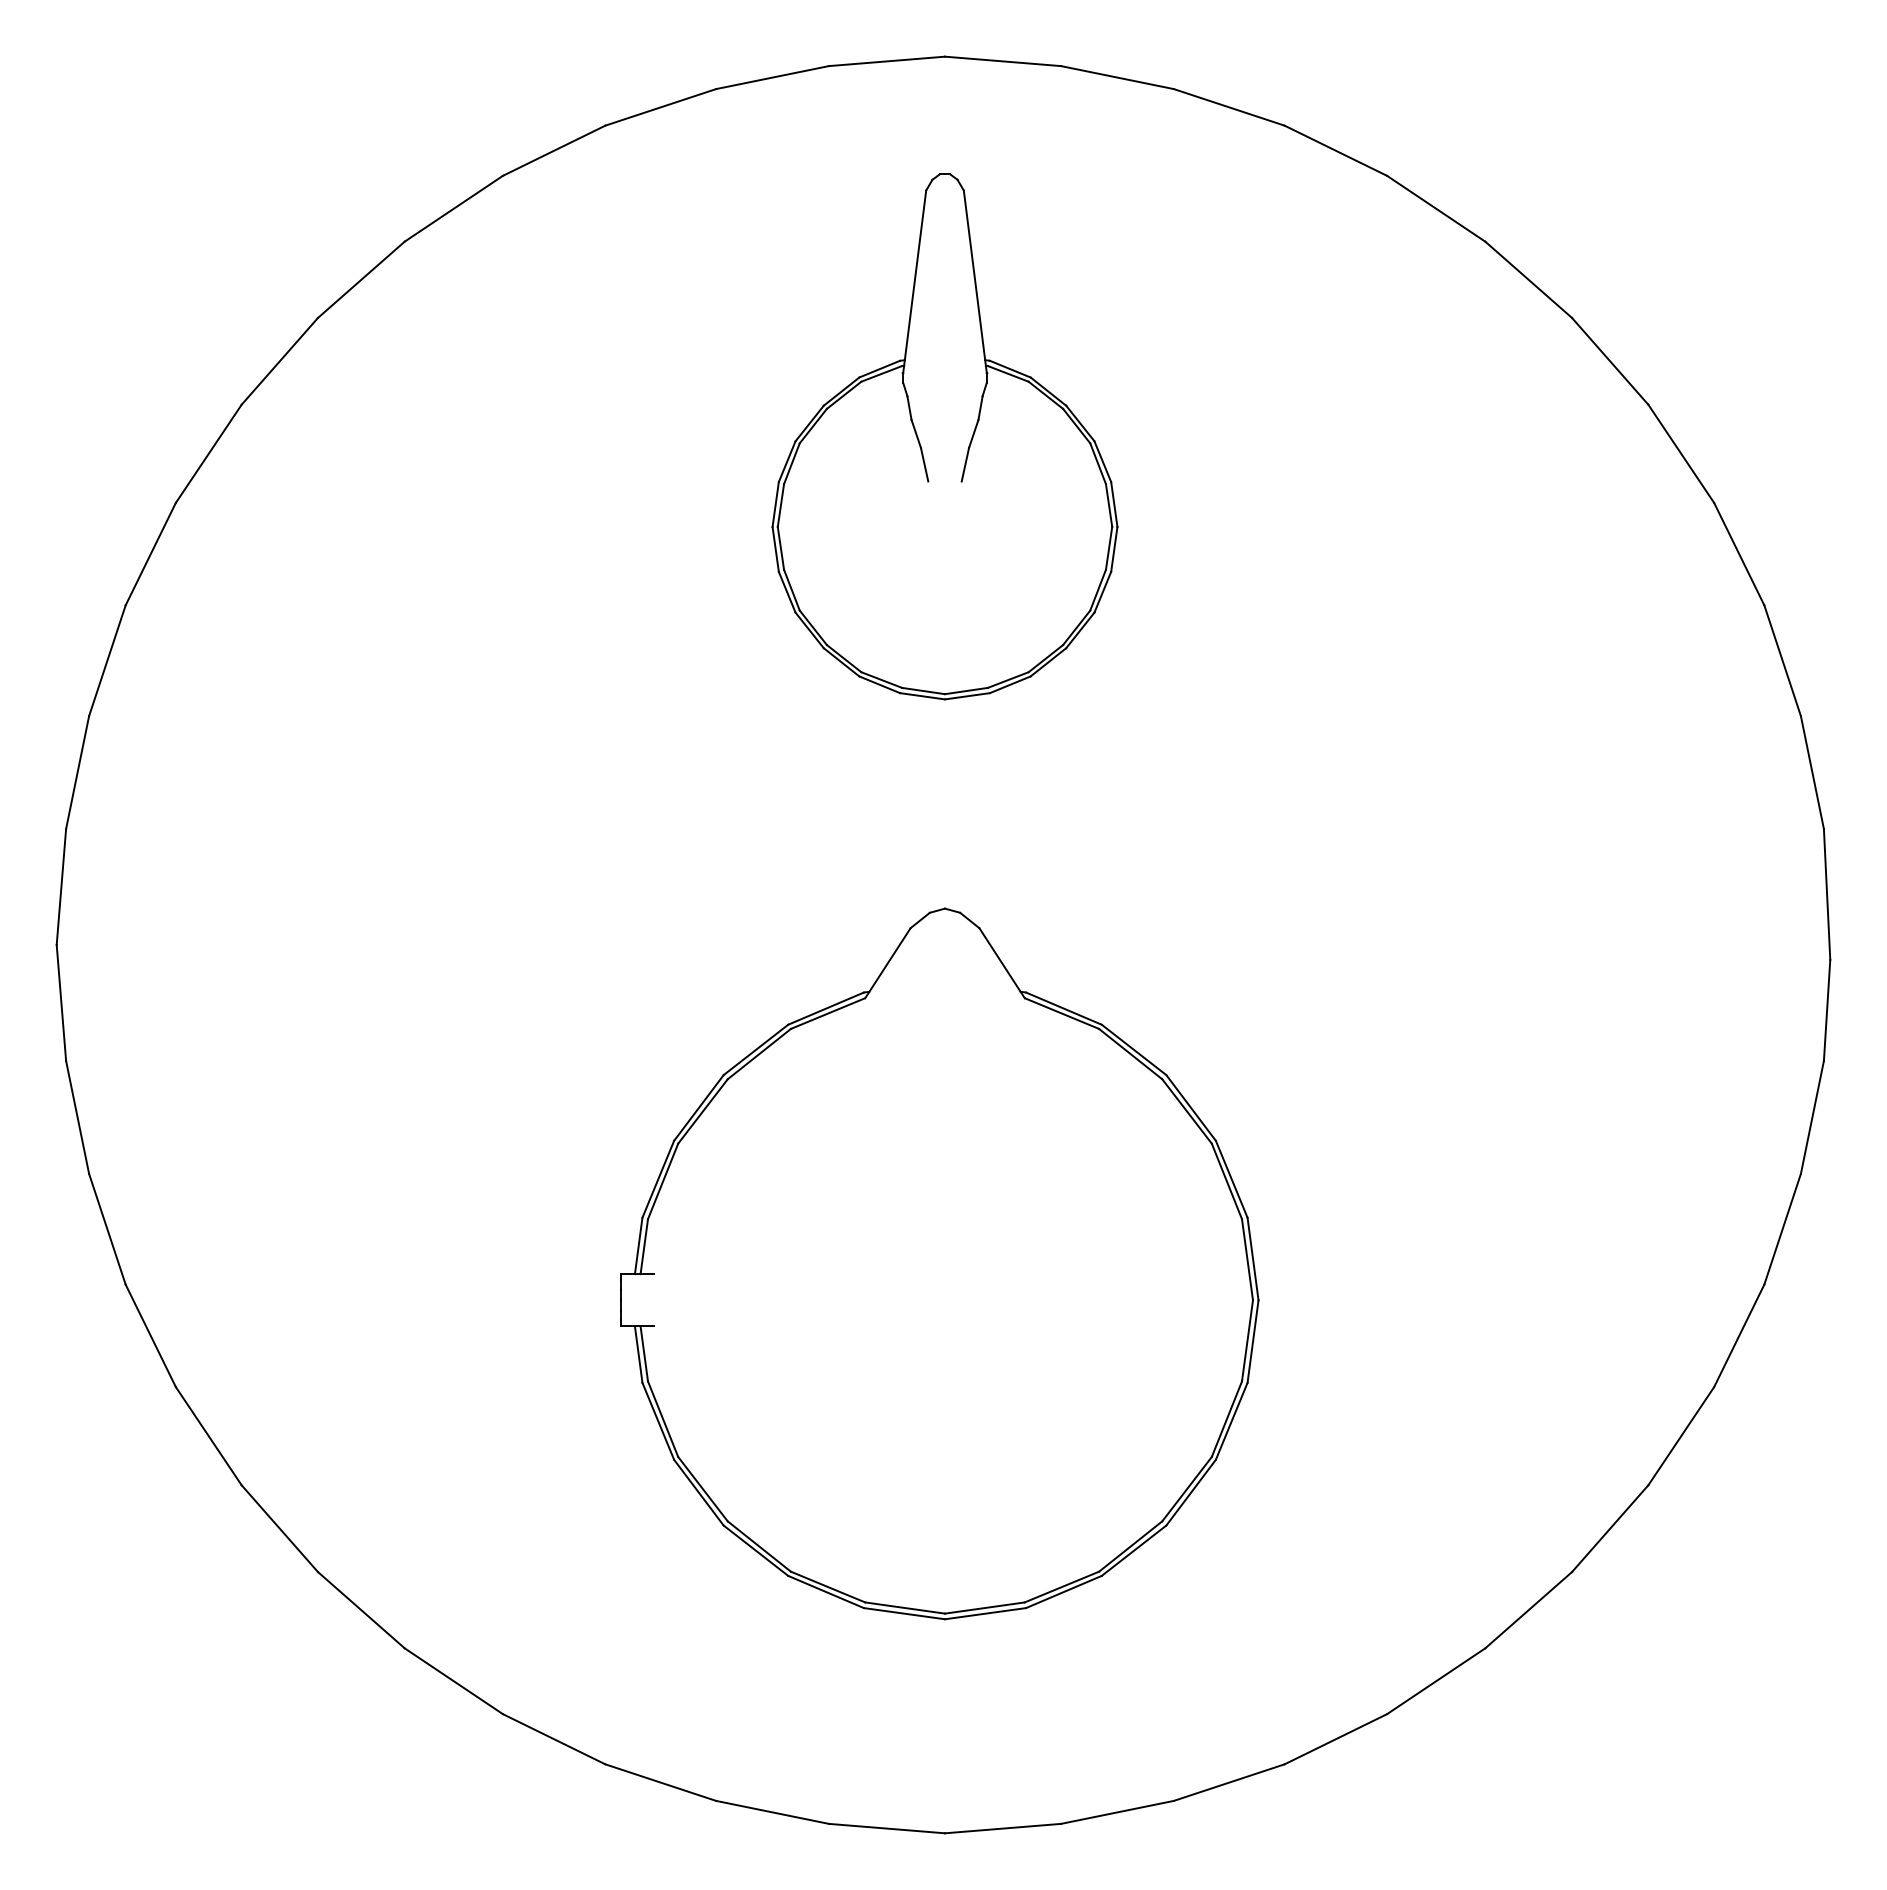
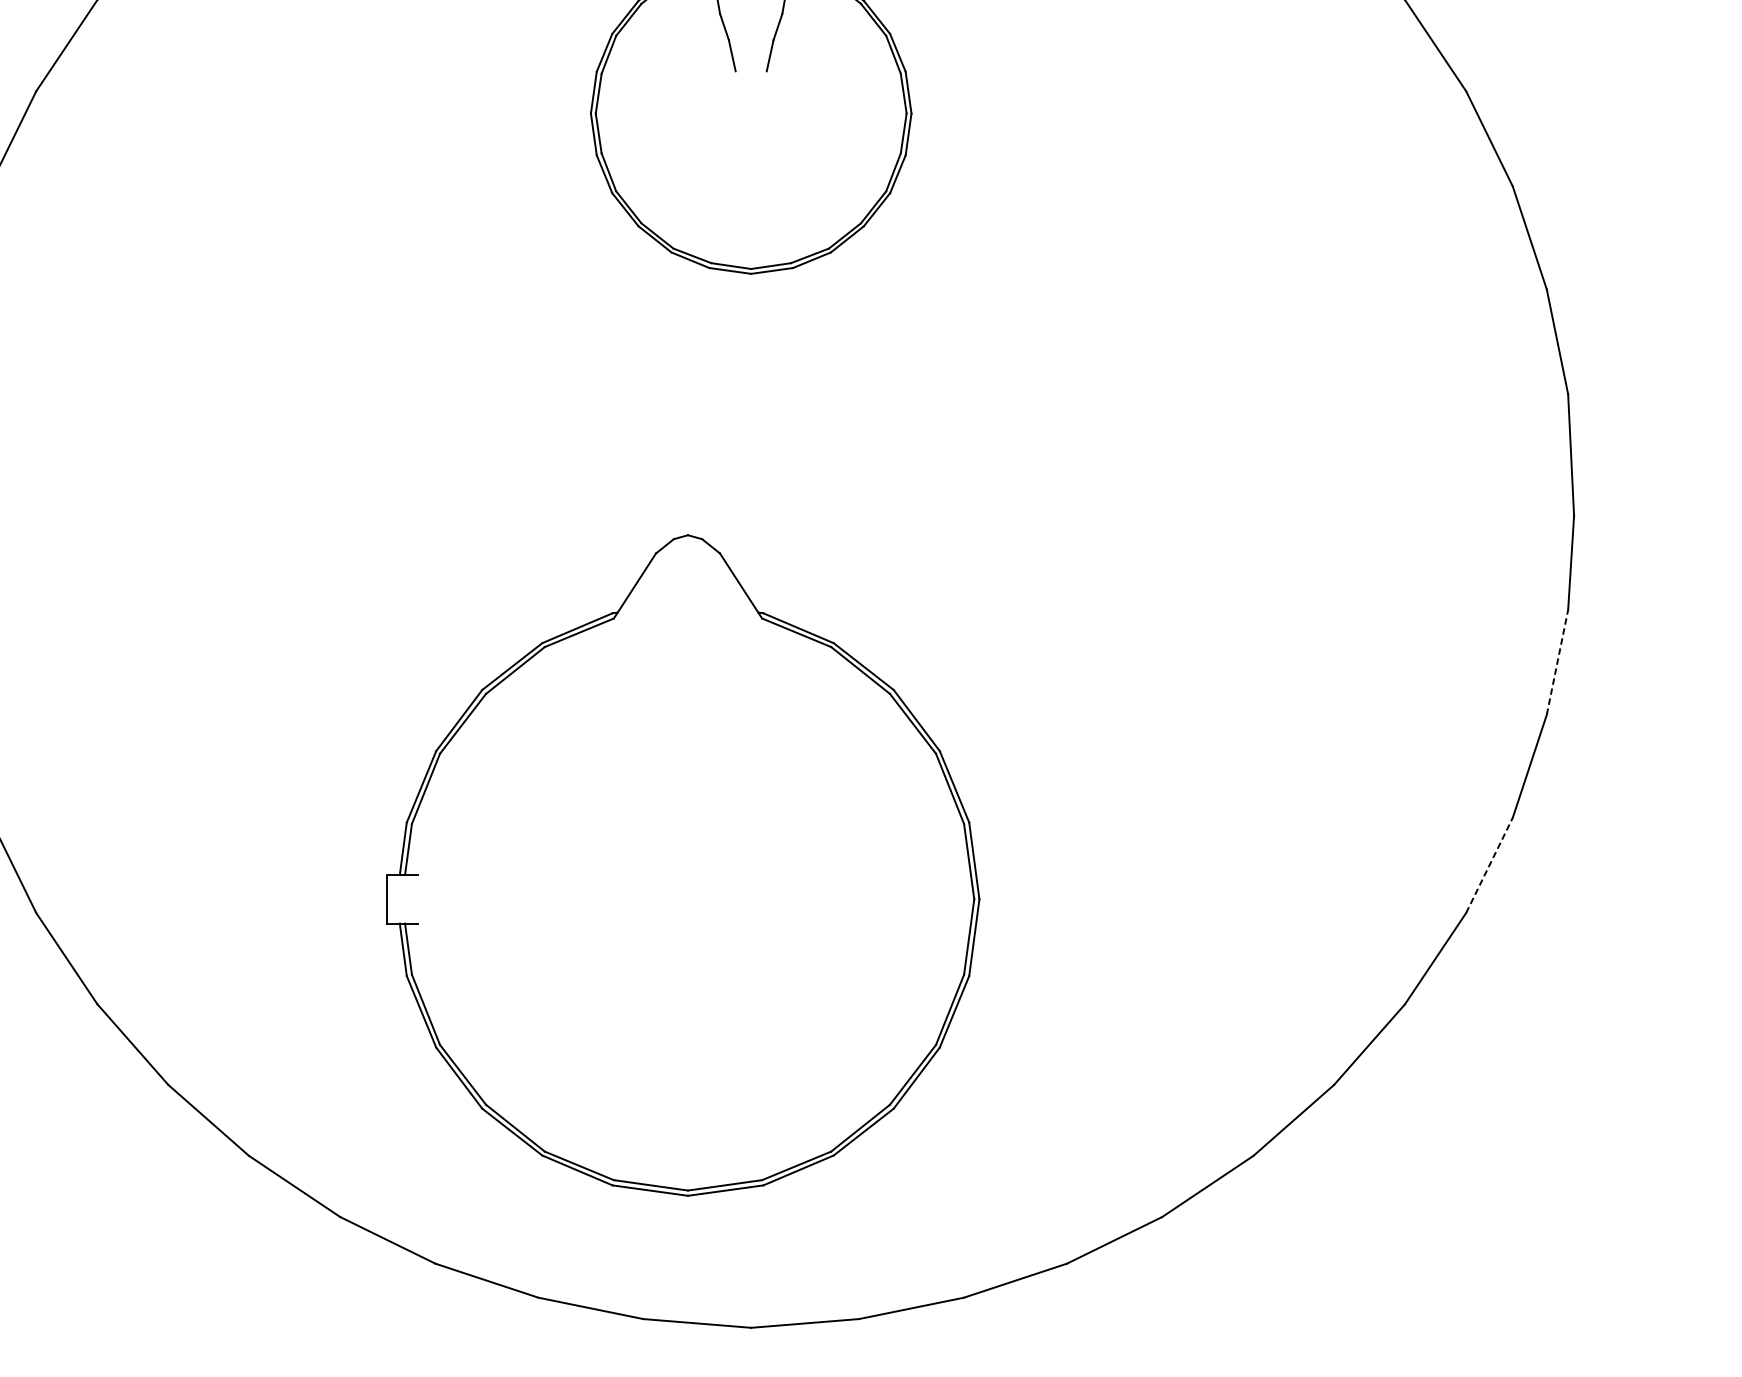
line: (1812, 1117) -> (1557, 662), solid -> dashed
part: (939, 1263) -> (682, 865), moved
line: (1739, 1335) -> (1489, 865), solid -> dashed

